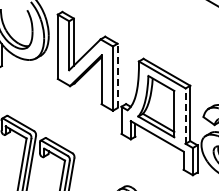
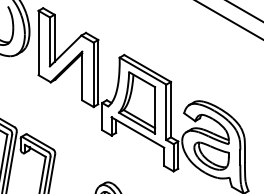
line: (117, 75) -> (98, 71), dashed -> solid
line: (185, 116) -> (166, 112), dashed -> solid

